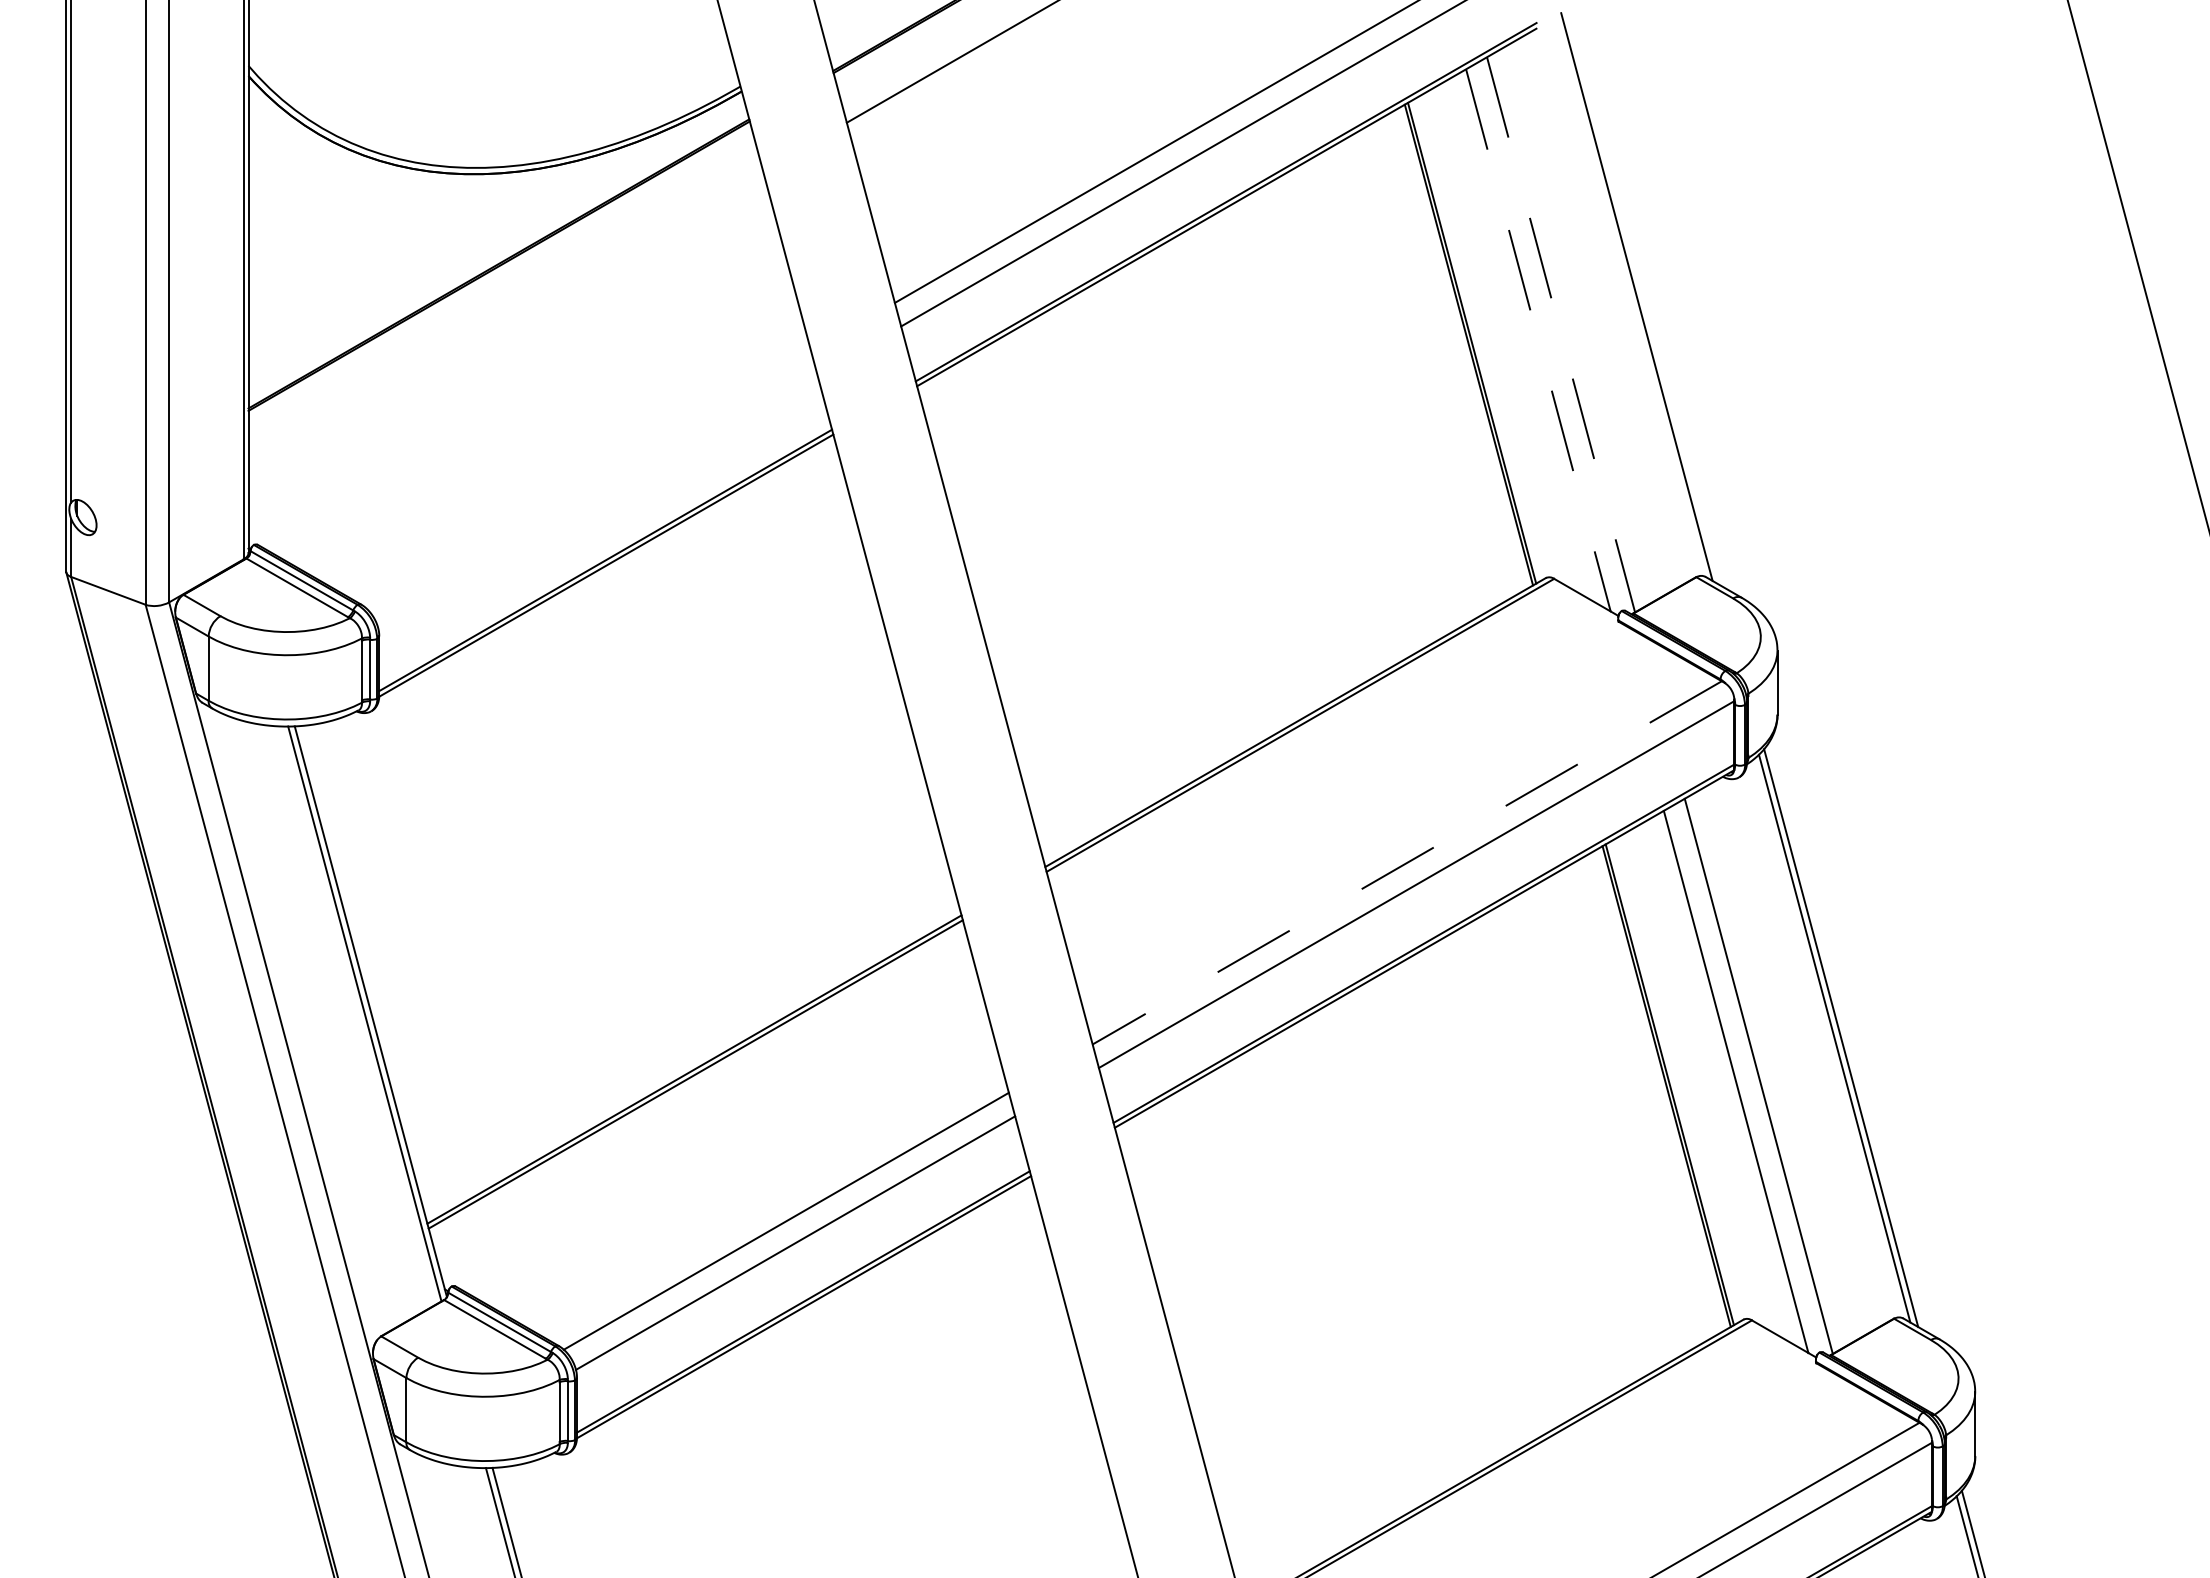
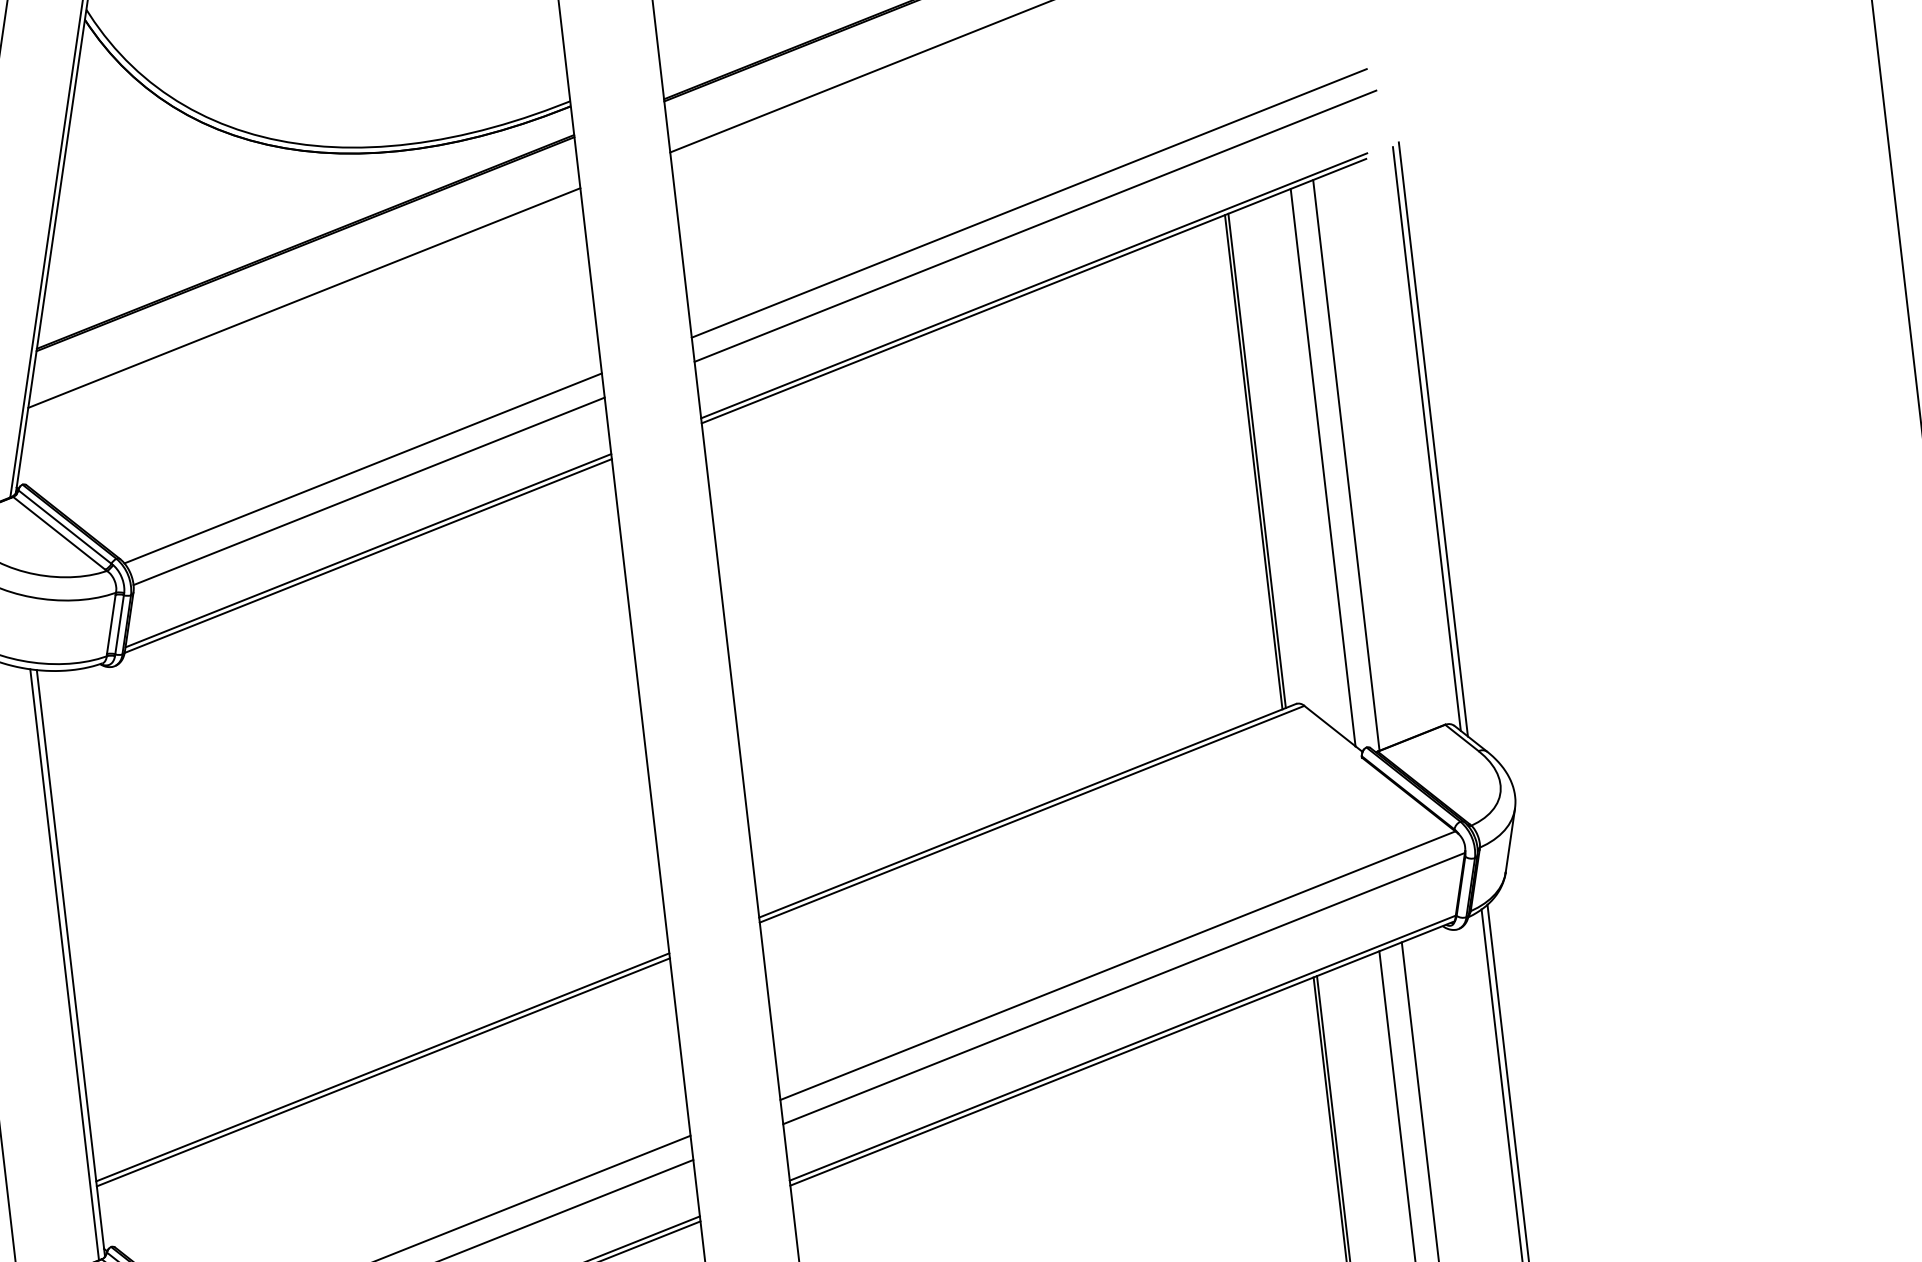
line: (1643, 296) -> (1433, 439), added
line: (505, 319) -> (304, 297), added
line: (1561, 335) -> (1346, 466), dashed -> solid
line: (1538, 340) -> (1323, 467), dashed -> solid
line: (588, 479) -> (363, 468), added
line: (597, 501) -> (368, 491), added
line: (1406, 863) -> (1117, 966), dashed -> solid

